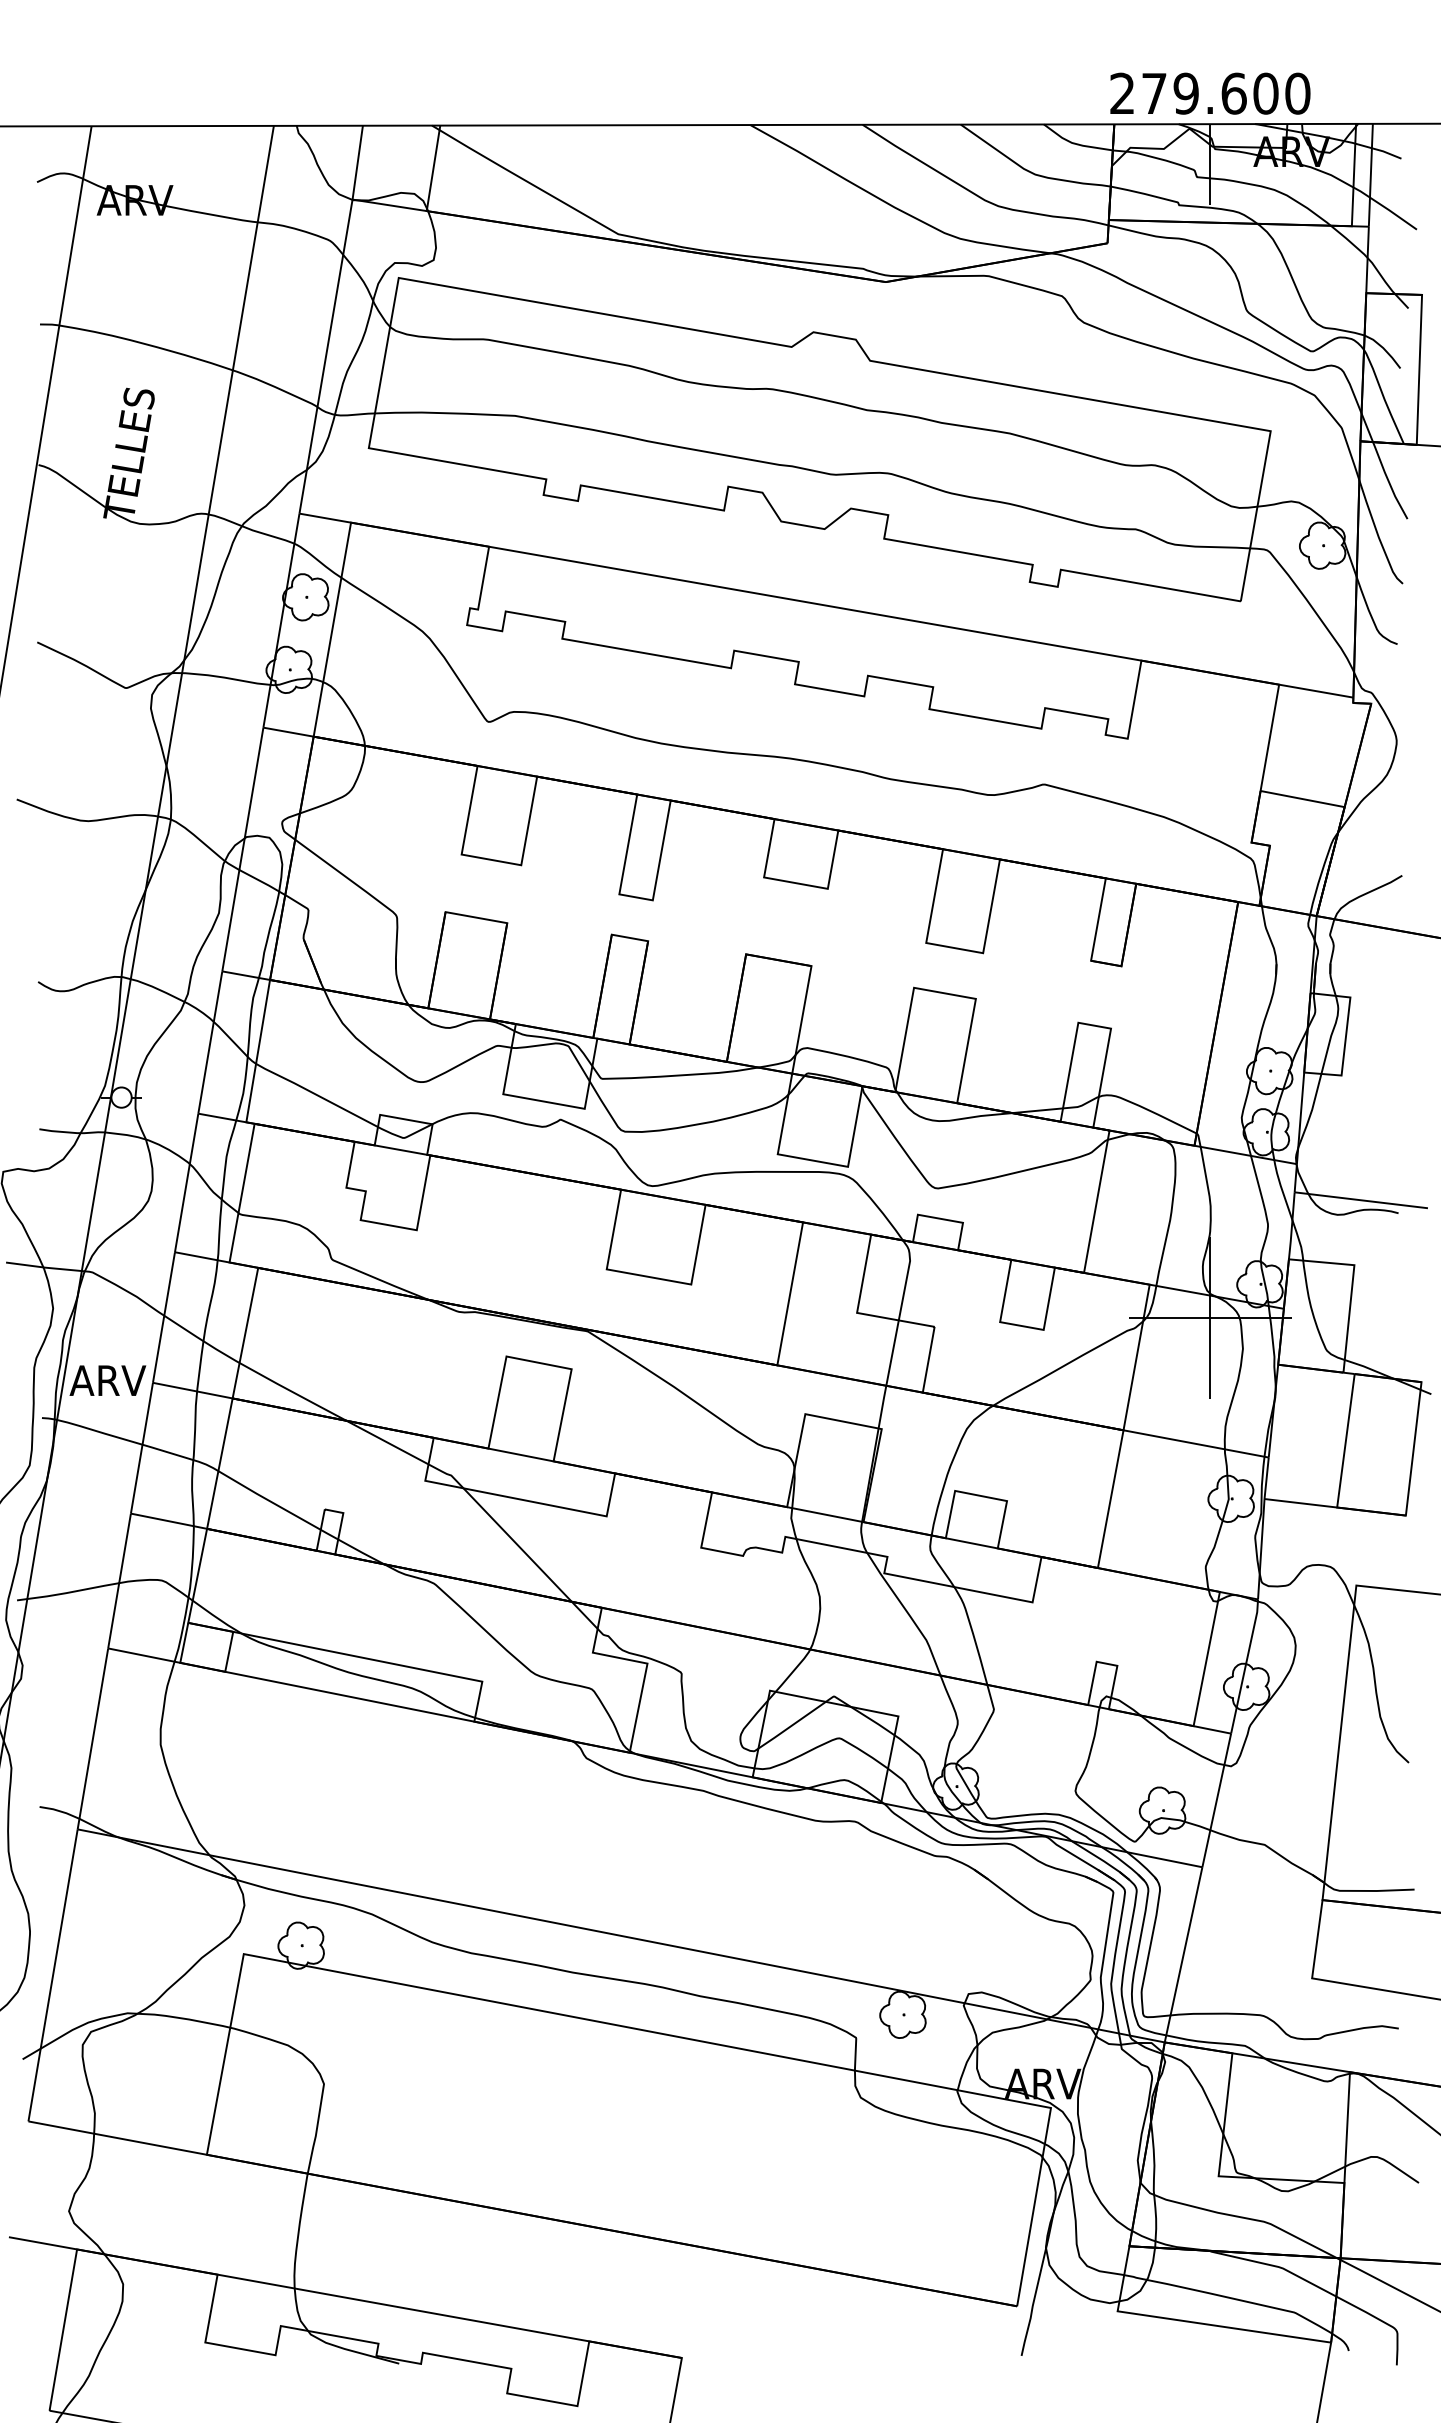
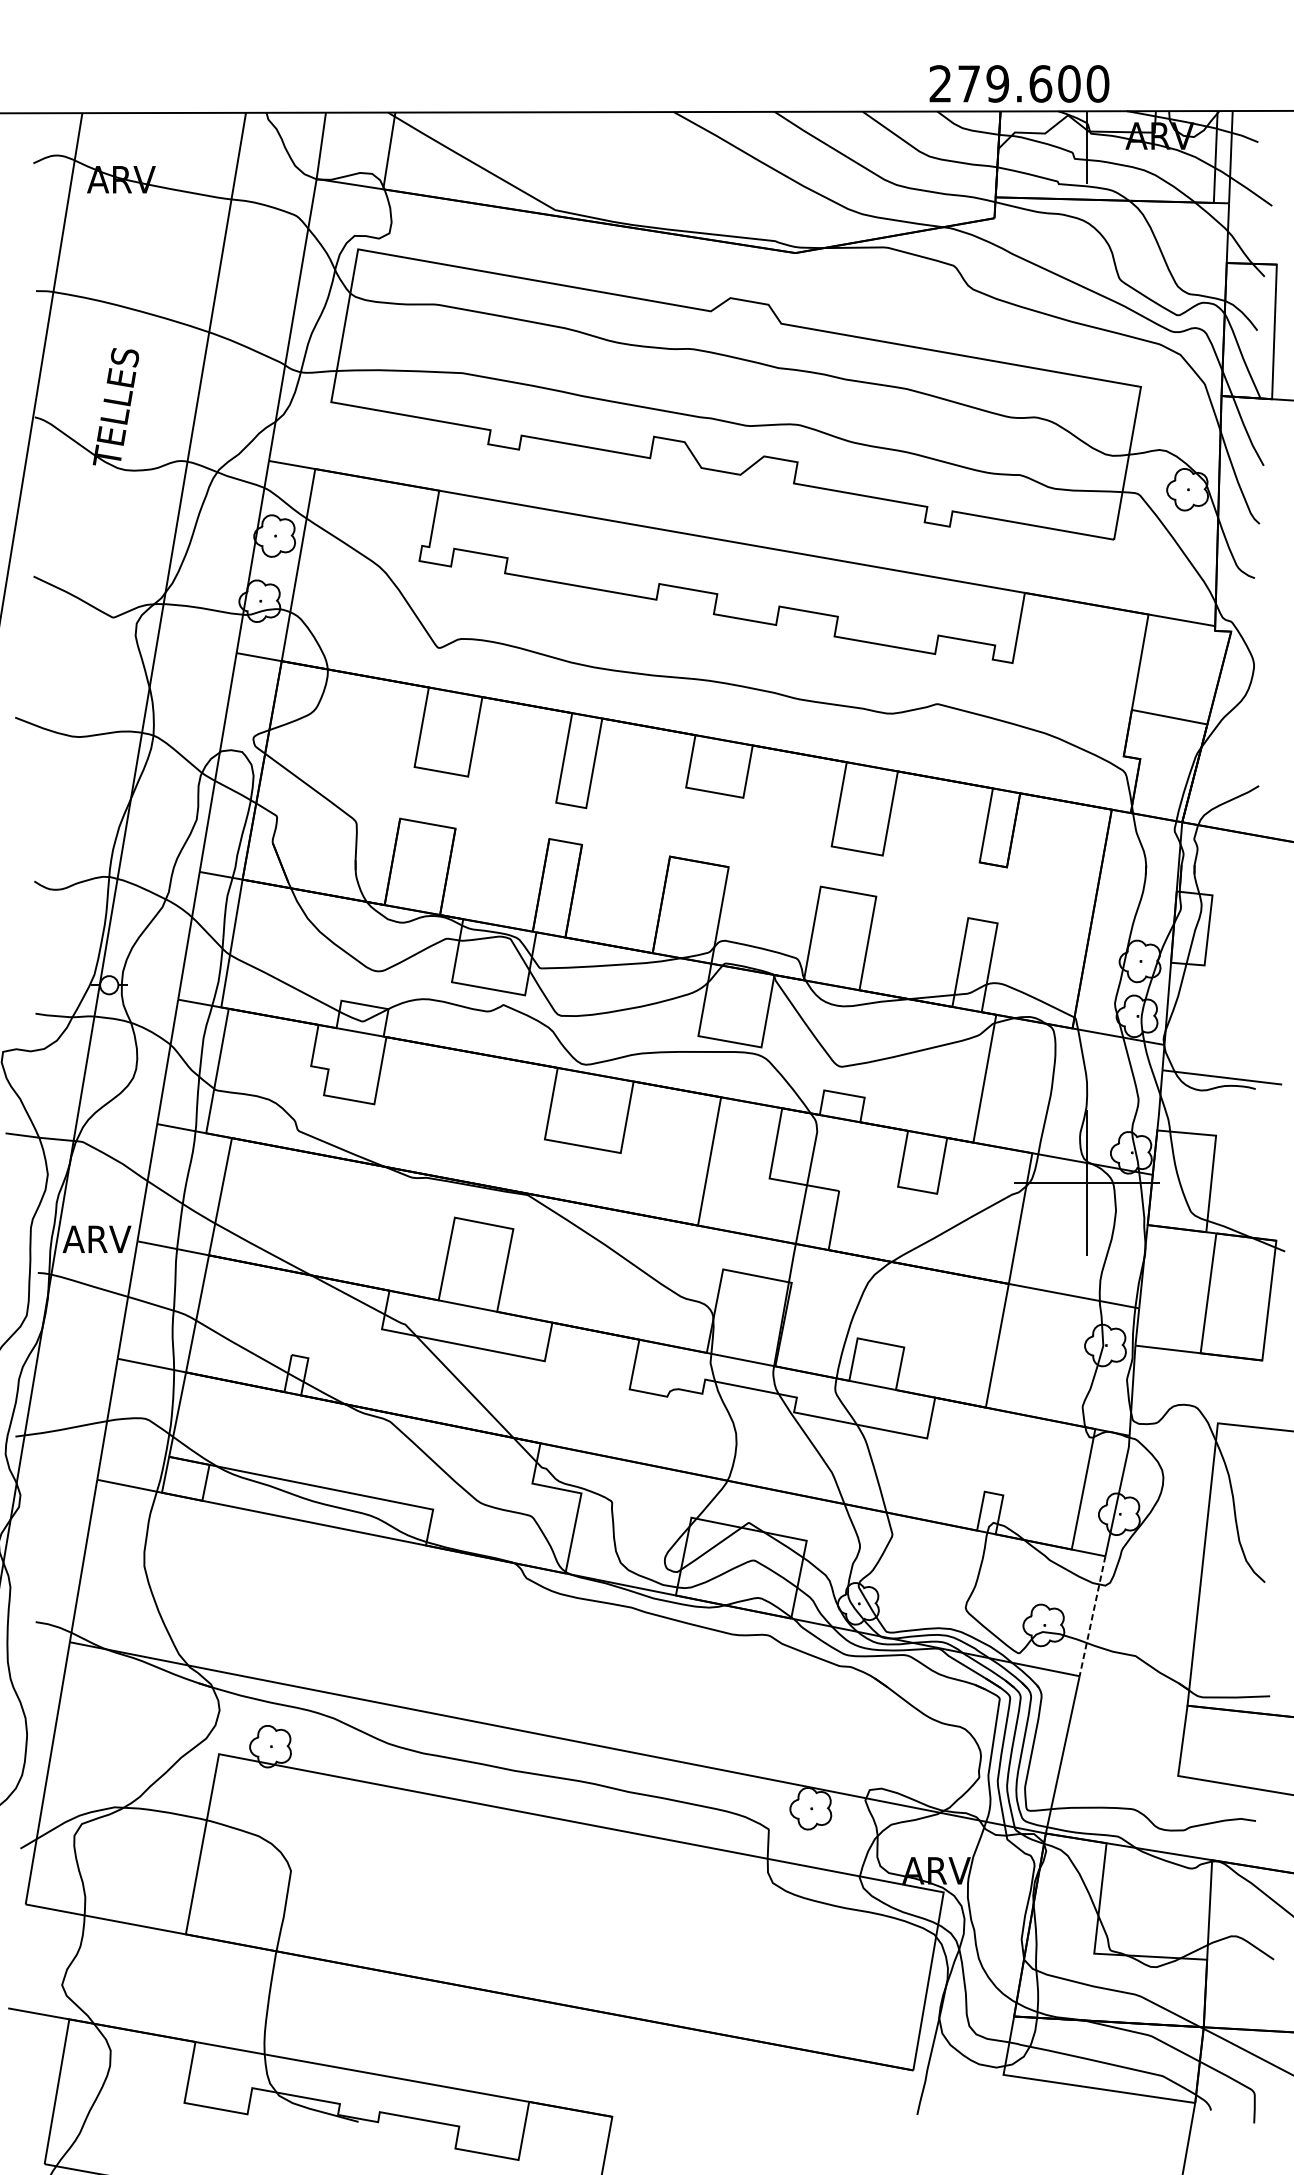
text: (1210, 93) -> (1019, 83), moved
line: (1216, 1800) -> (1092, 1616), solid -> dashed

